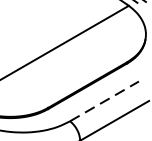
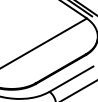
line: (104, 100) -> (71, 78), dashed -> solid

